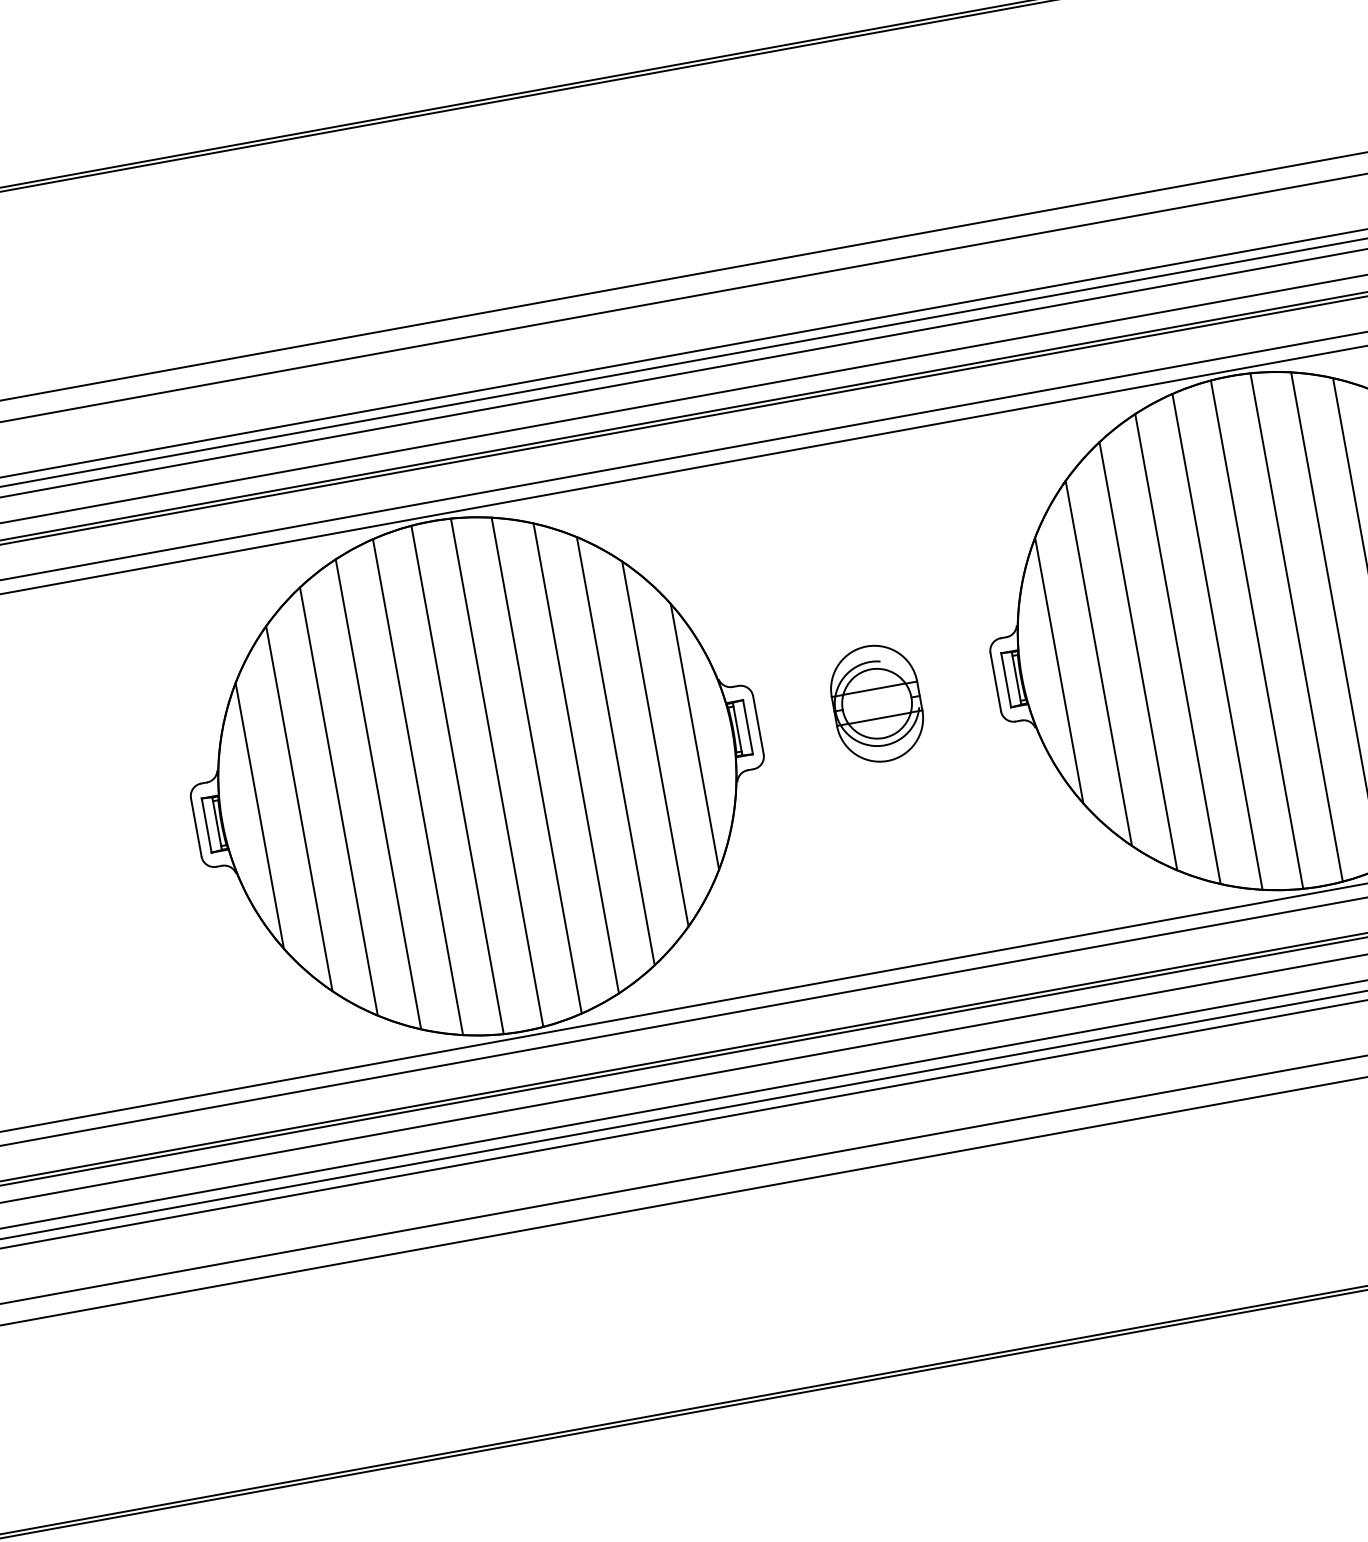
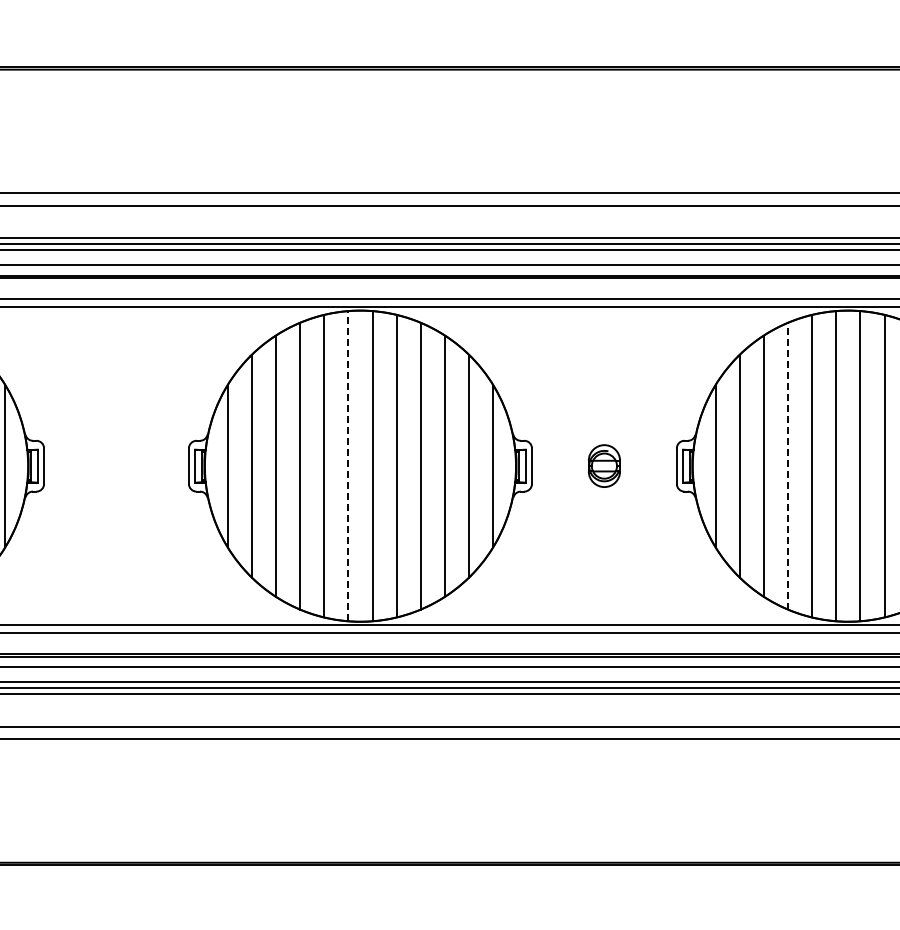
line: (1178, 647) -> (788, 465), solid -> dashed
part: (877, 702) -> (604, 465), size x0.6
line: (457, 778) -> (348, 465), solid -> dashed

